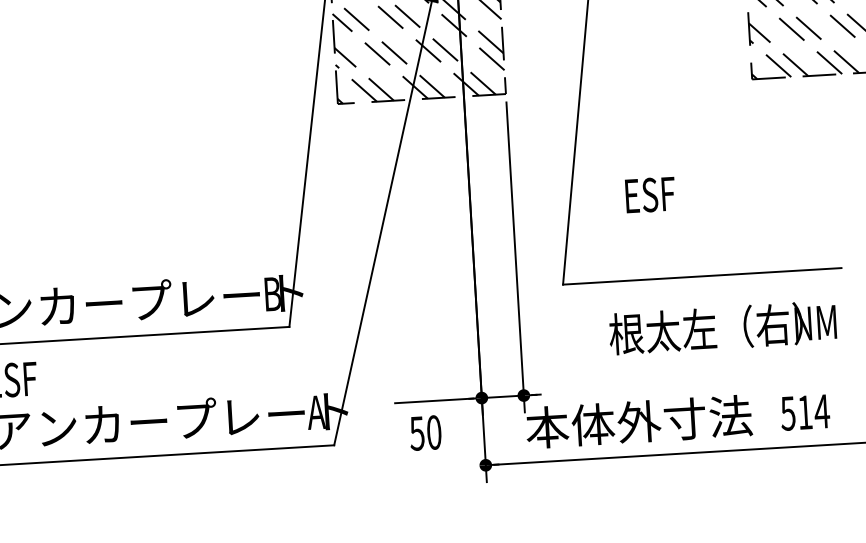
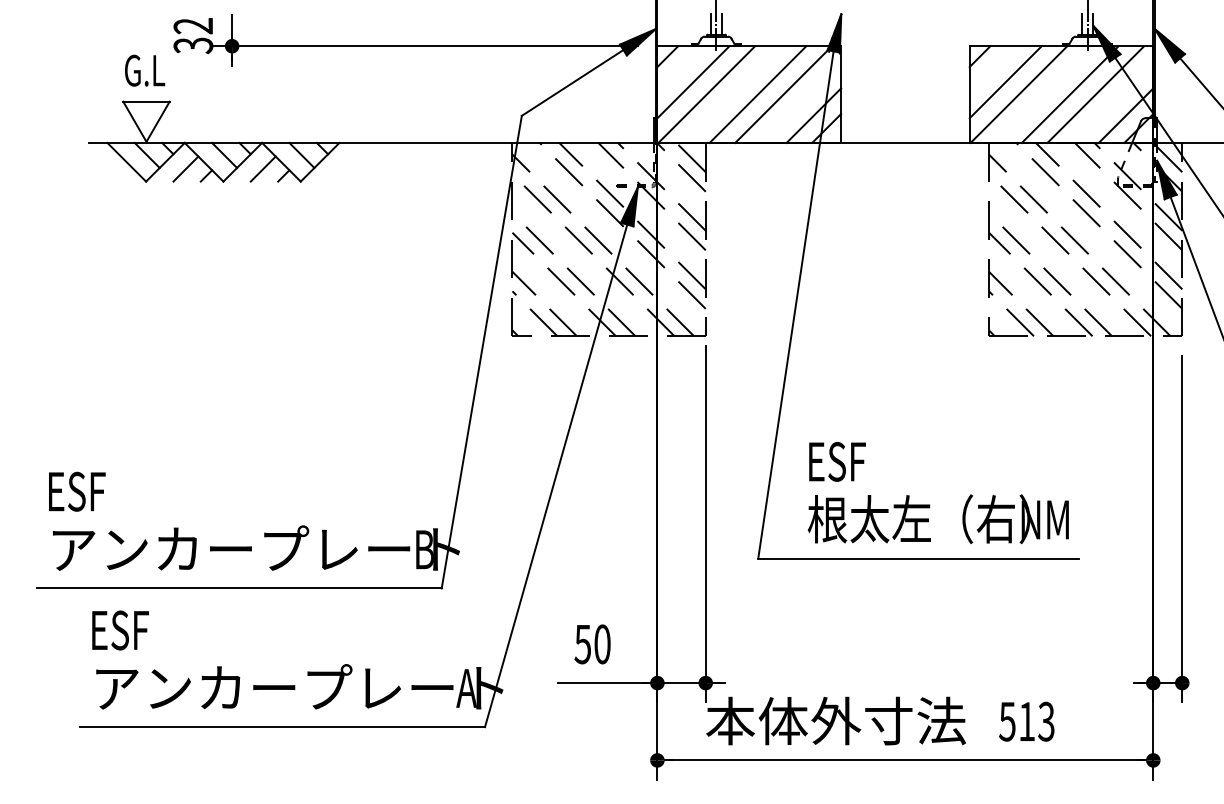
text: (650, 194) -> (837, 461), moved
text: (722, 327) -> (938, 518), moved
text: (822, 411) -> (1046, 721), 514 -> 513
text: (425, 433) -> (592, 644), moved

